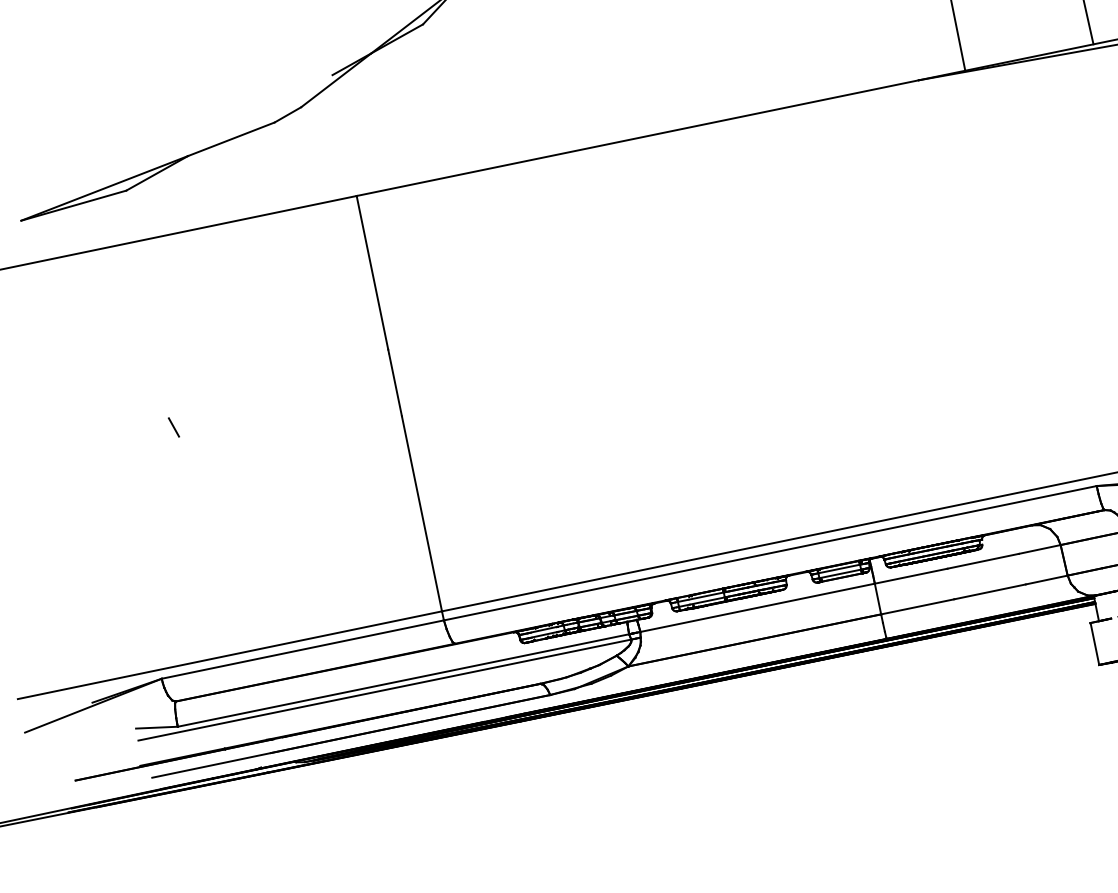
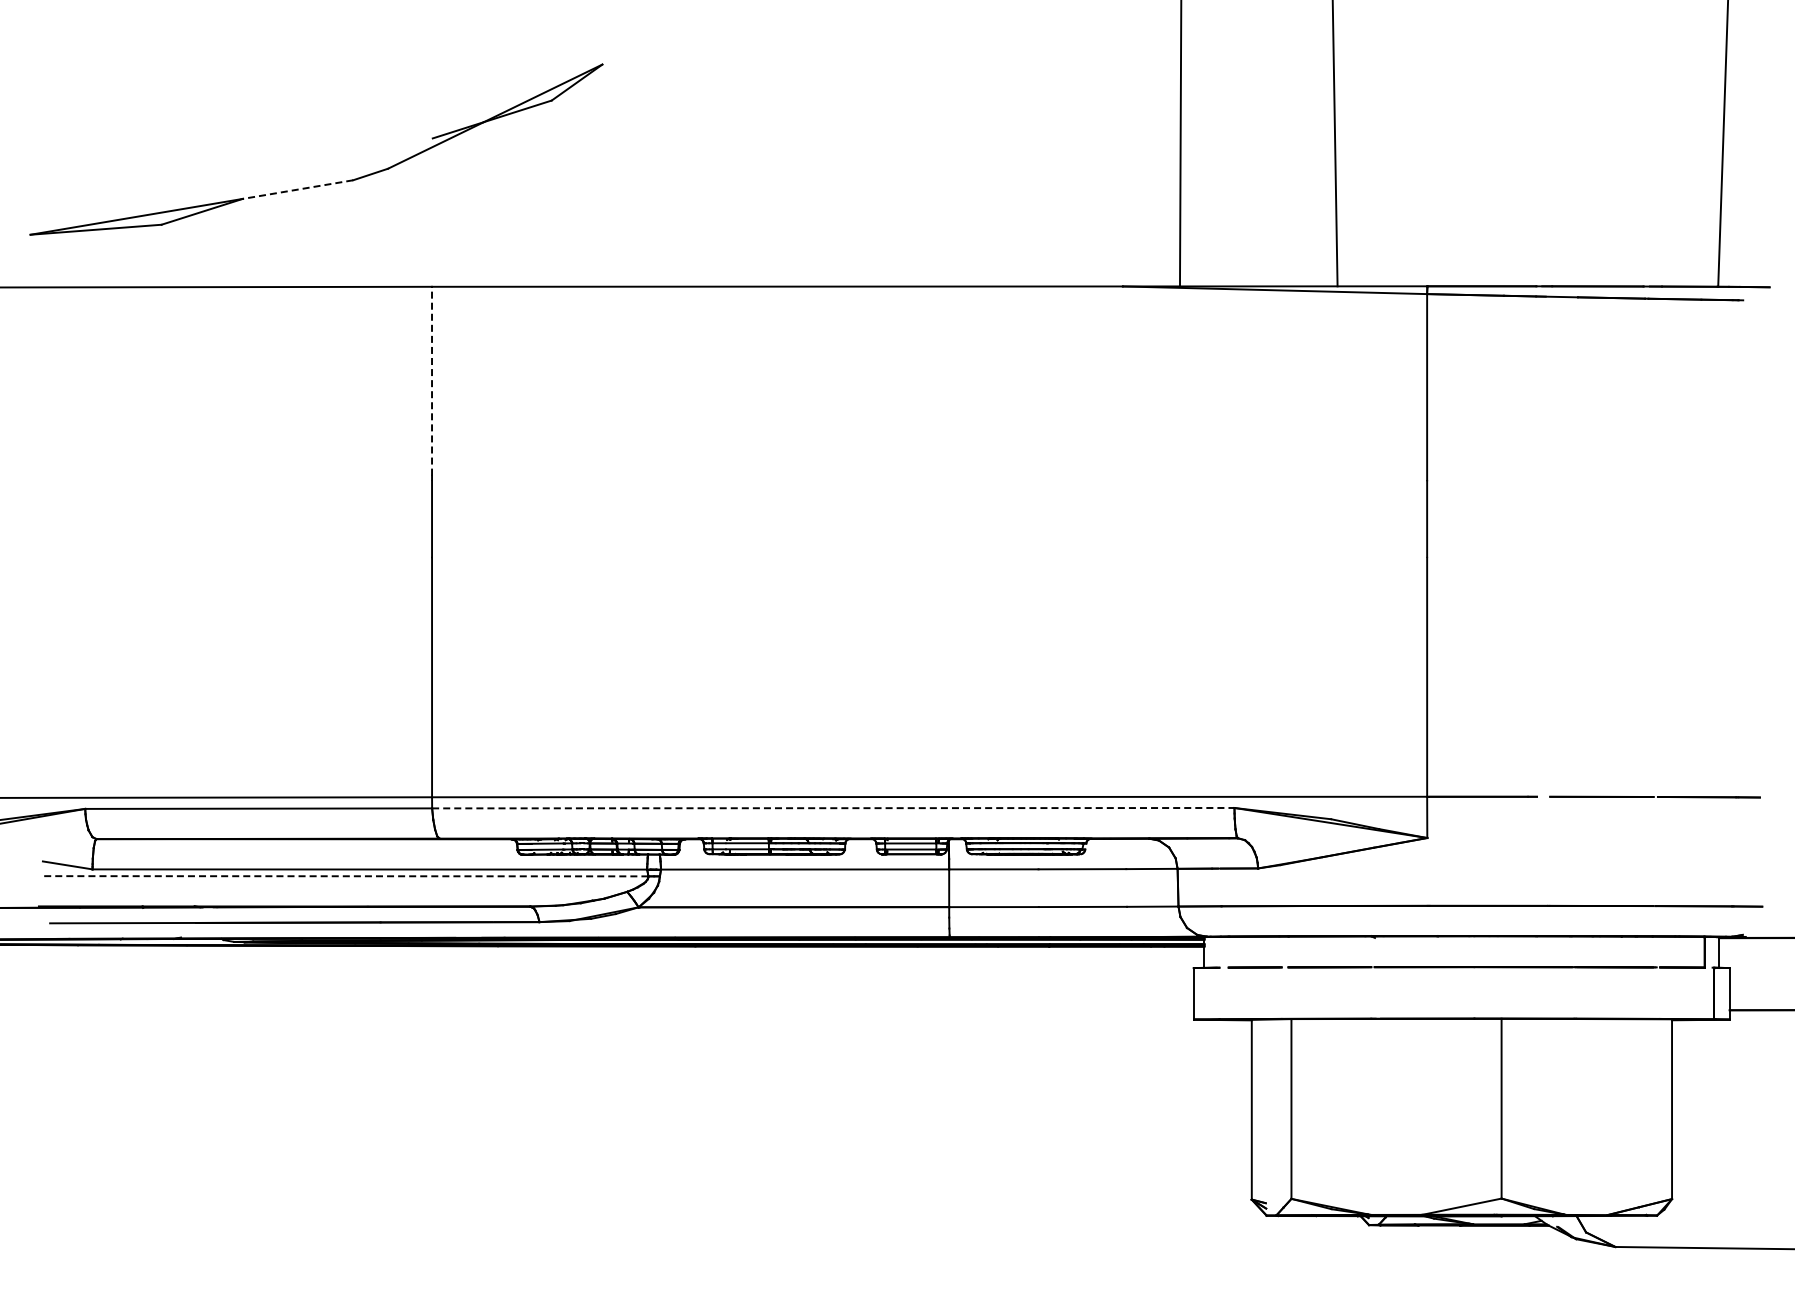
line: (230, 139) -> (297, 189), solid -> dashed
line: (372, 272) -> (432, 380), solid -> dashed
line: (173, 427) -> (160, 515), removed
line: (770, 553) -> (833, 808), solid -> dashed
line: (384, 690) -> (345, 876), solid -> dashed

